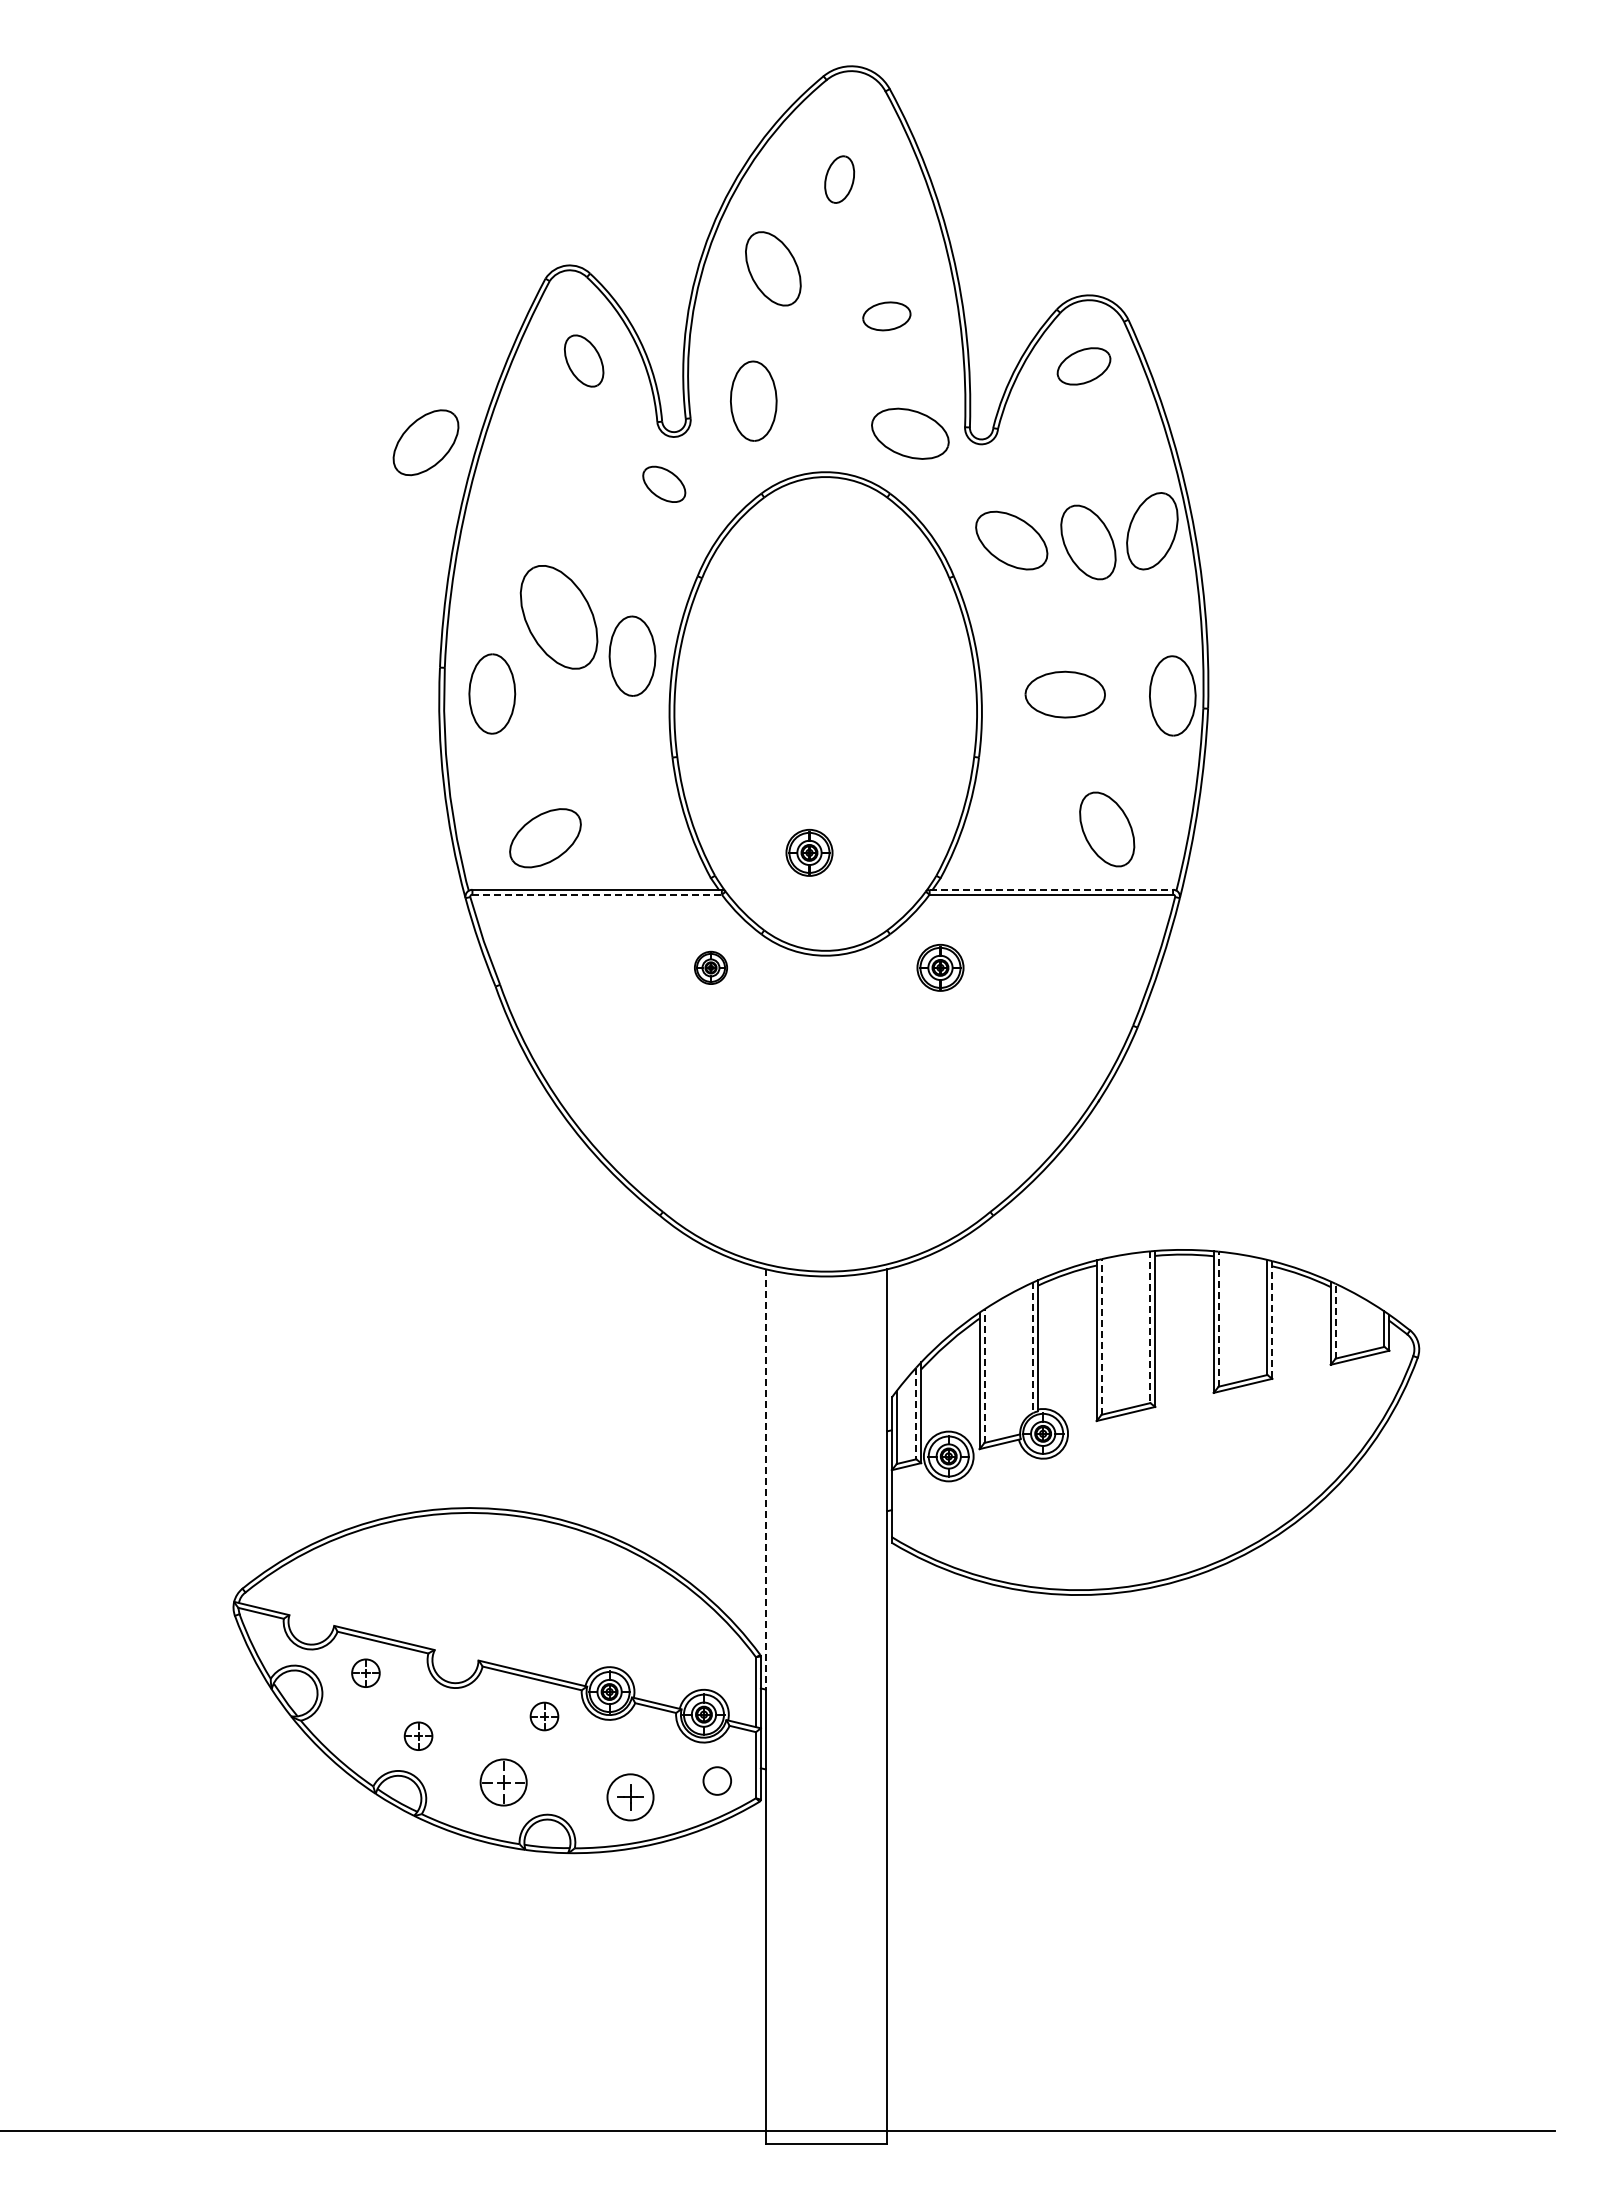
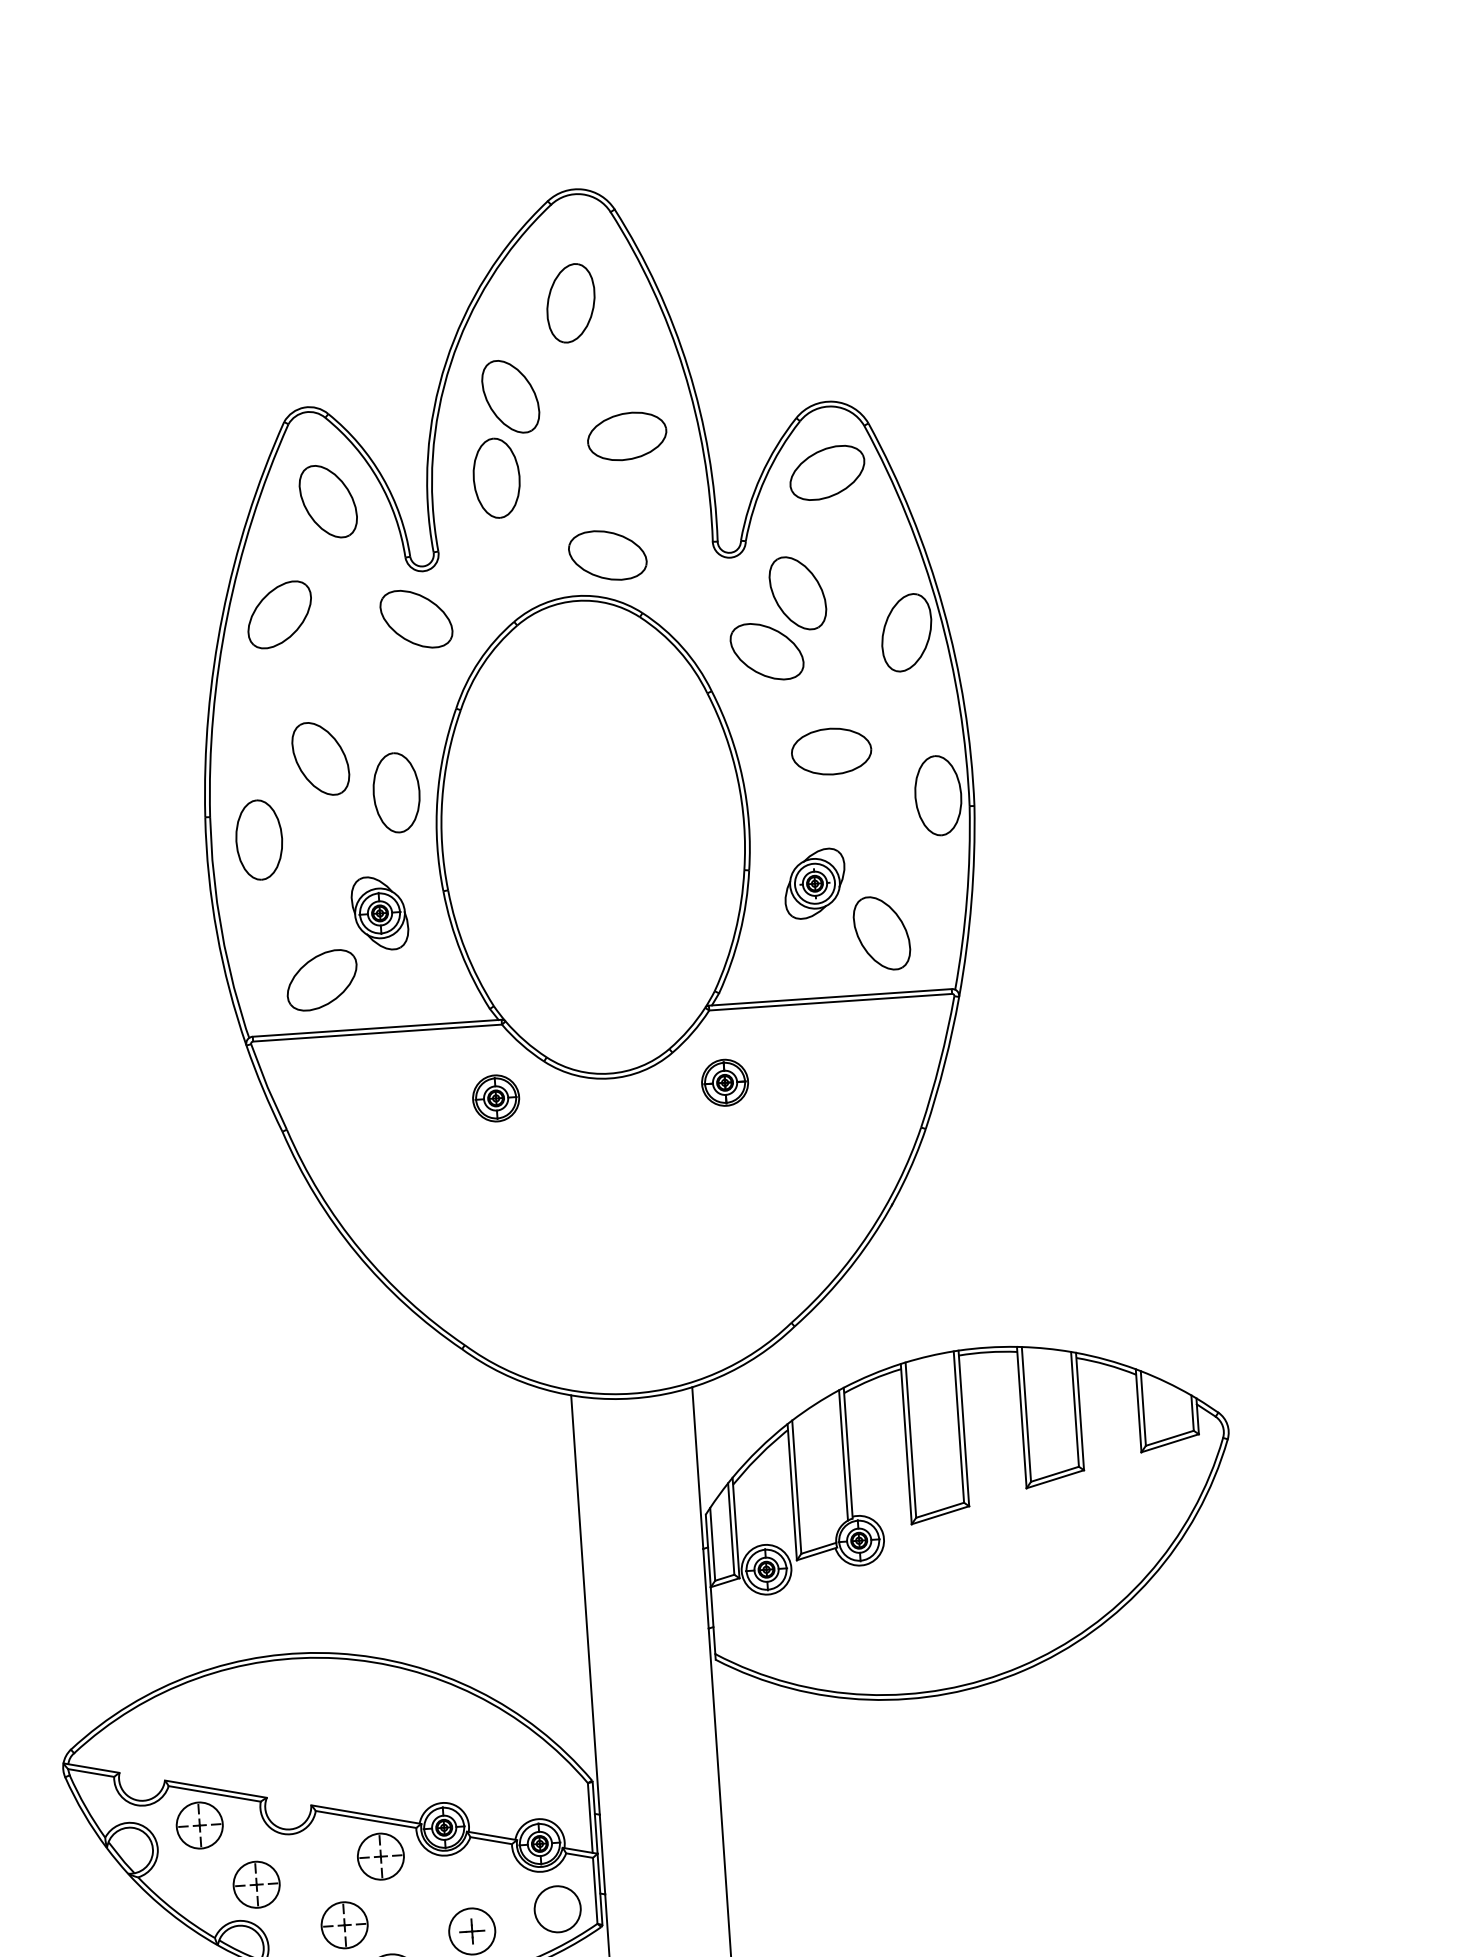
part: (839, 179) -> (570, 303), size x1.67
part: (886, 316) -> (626, 436), size x1.67
part: (583, 360) -> (327, 501), size x1.43
part: (1083, 366) -> (826, 473), size x1.43
part: (753, 400) -> (496, 477), moved
part: (910, 433) -> (607, 555), moved
part: (425, 442) -> (279, 614), moved
part: (664, 484) -> (416, 619), size x1.67
part: (1088, 542) -> (797, 593), moved
part: (559, 616) -> (321, 758), size x0.71
part: (1064, 694) -> (830, 751), moved
part: (607, 775) -> (379, 913), added
part: (1043, 775) -> (814, 883), added
part: (809, 852) -> (586, 976), removed
line: (1051, 889) -> (830, 997), dashed -> solid
line: (597, 894) -> (377, 1032), dashed -> solid
part: (710, 967) -> (495, 1098), size x1.43
line: (1218, 1319) -> (1026, 1414), dashed -> solid
line: (1272, 1319) -> (1080, 1411), dashed -> solid
line: (1335, 1320) -> (1143, 1407), dashed -> solid
line: (1150, 1327) -> (959, 1427), dashed -> solid
line: (1101, 1337) -> (910, 1440), dashed -> solid
line: (1033, 1348) -> (843, 1456), dashed -> solid
line: (984, 1376) -> (796, 1487), dashed -> solid
line: (916, 1413) -> (731, 1529), dashed -> solid
line: (765, 1479) -> (585, 1605), dashed -> solid
part: (365, 1673) -> (199, 1825), size x1.67
part: (544, 1716) -> (380, 1856), size x1.67
part: (418, 1736) -> (256, 1885), size x1.67
circle: (717, 1781) -> (557, 1909), size x1.67

